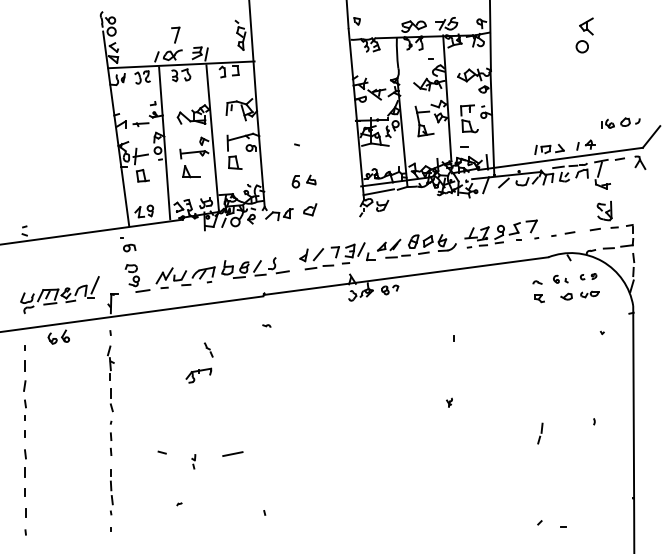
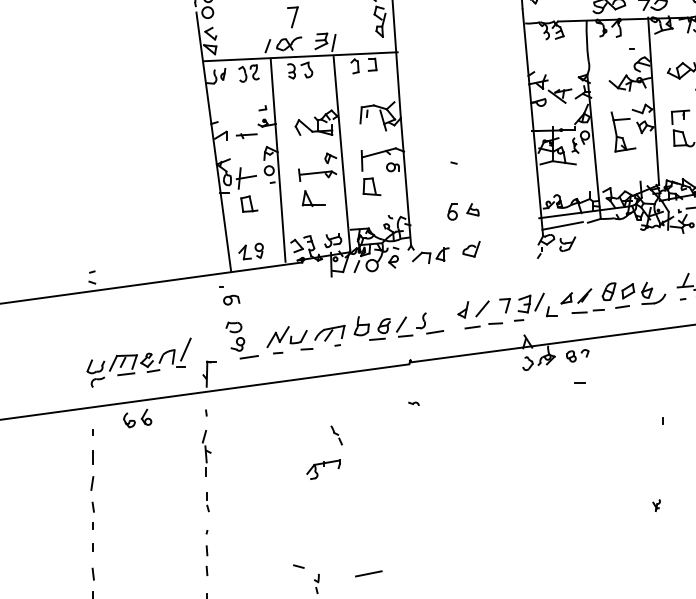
line: (464, 146) -> (579, 381), moved
part: (111, 400) -> (207, 502), size x0.6
line: (161, 452) -> (297, 566), moved

